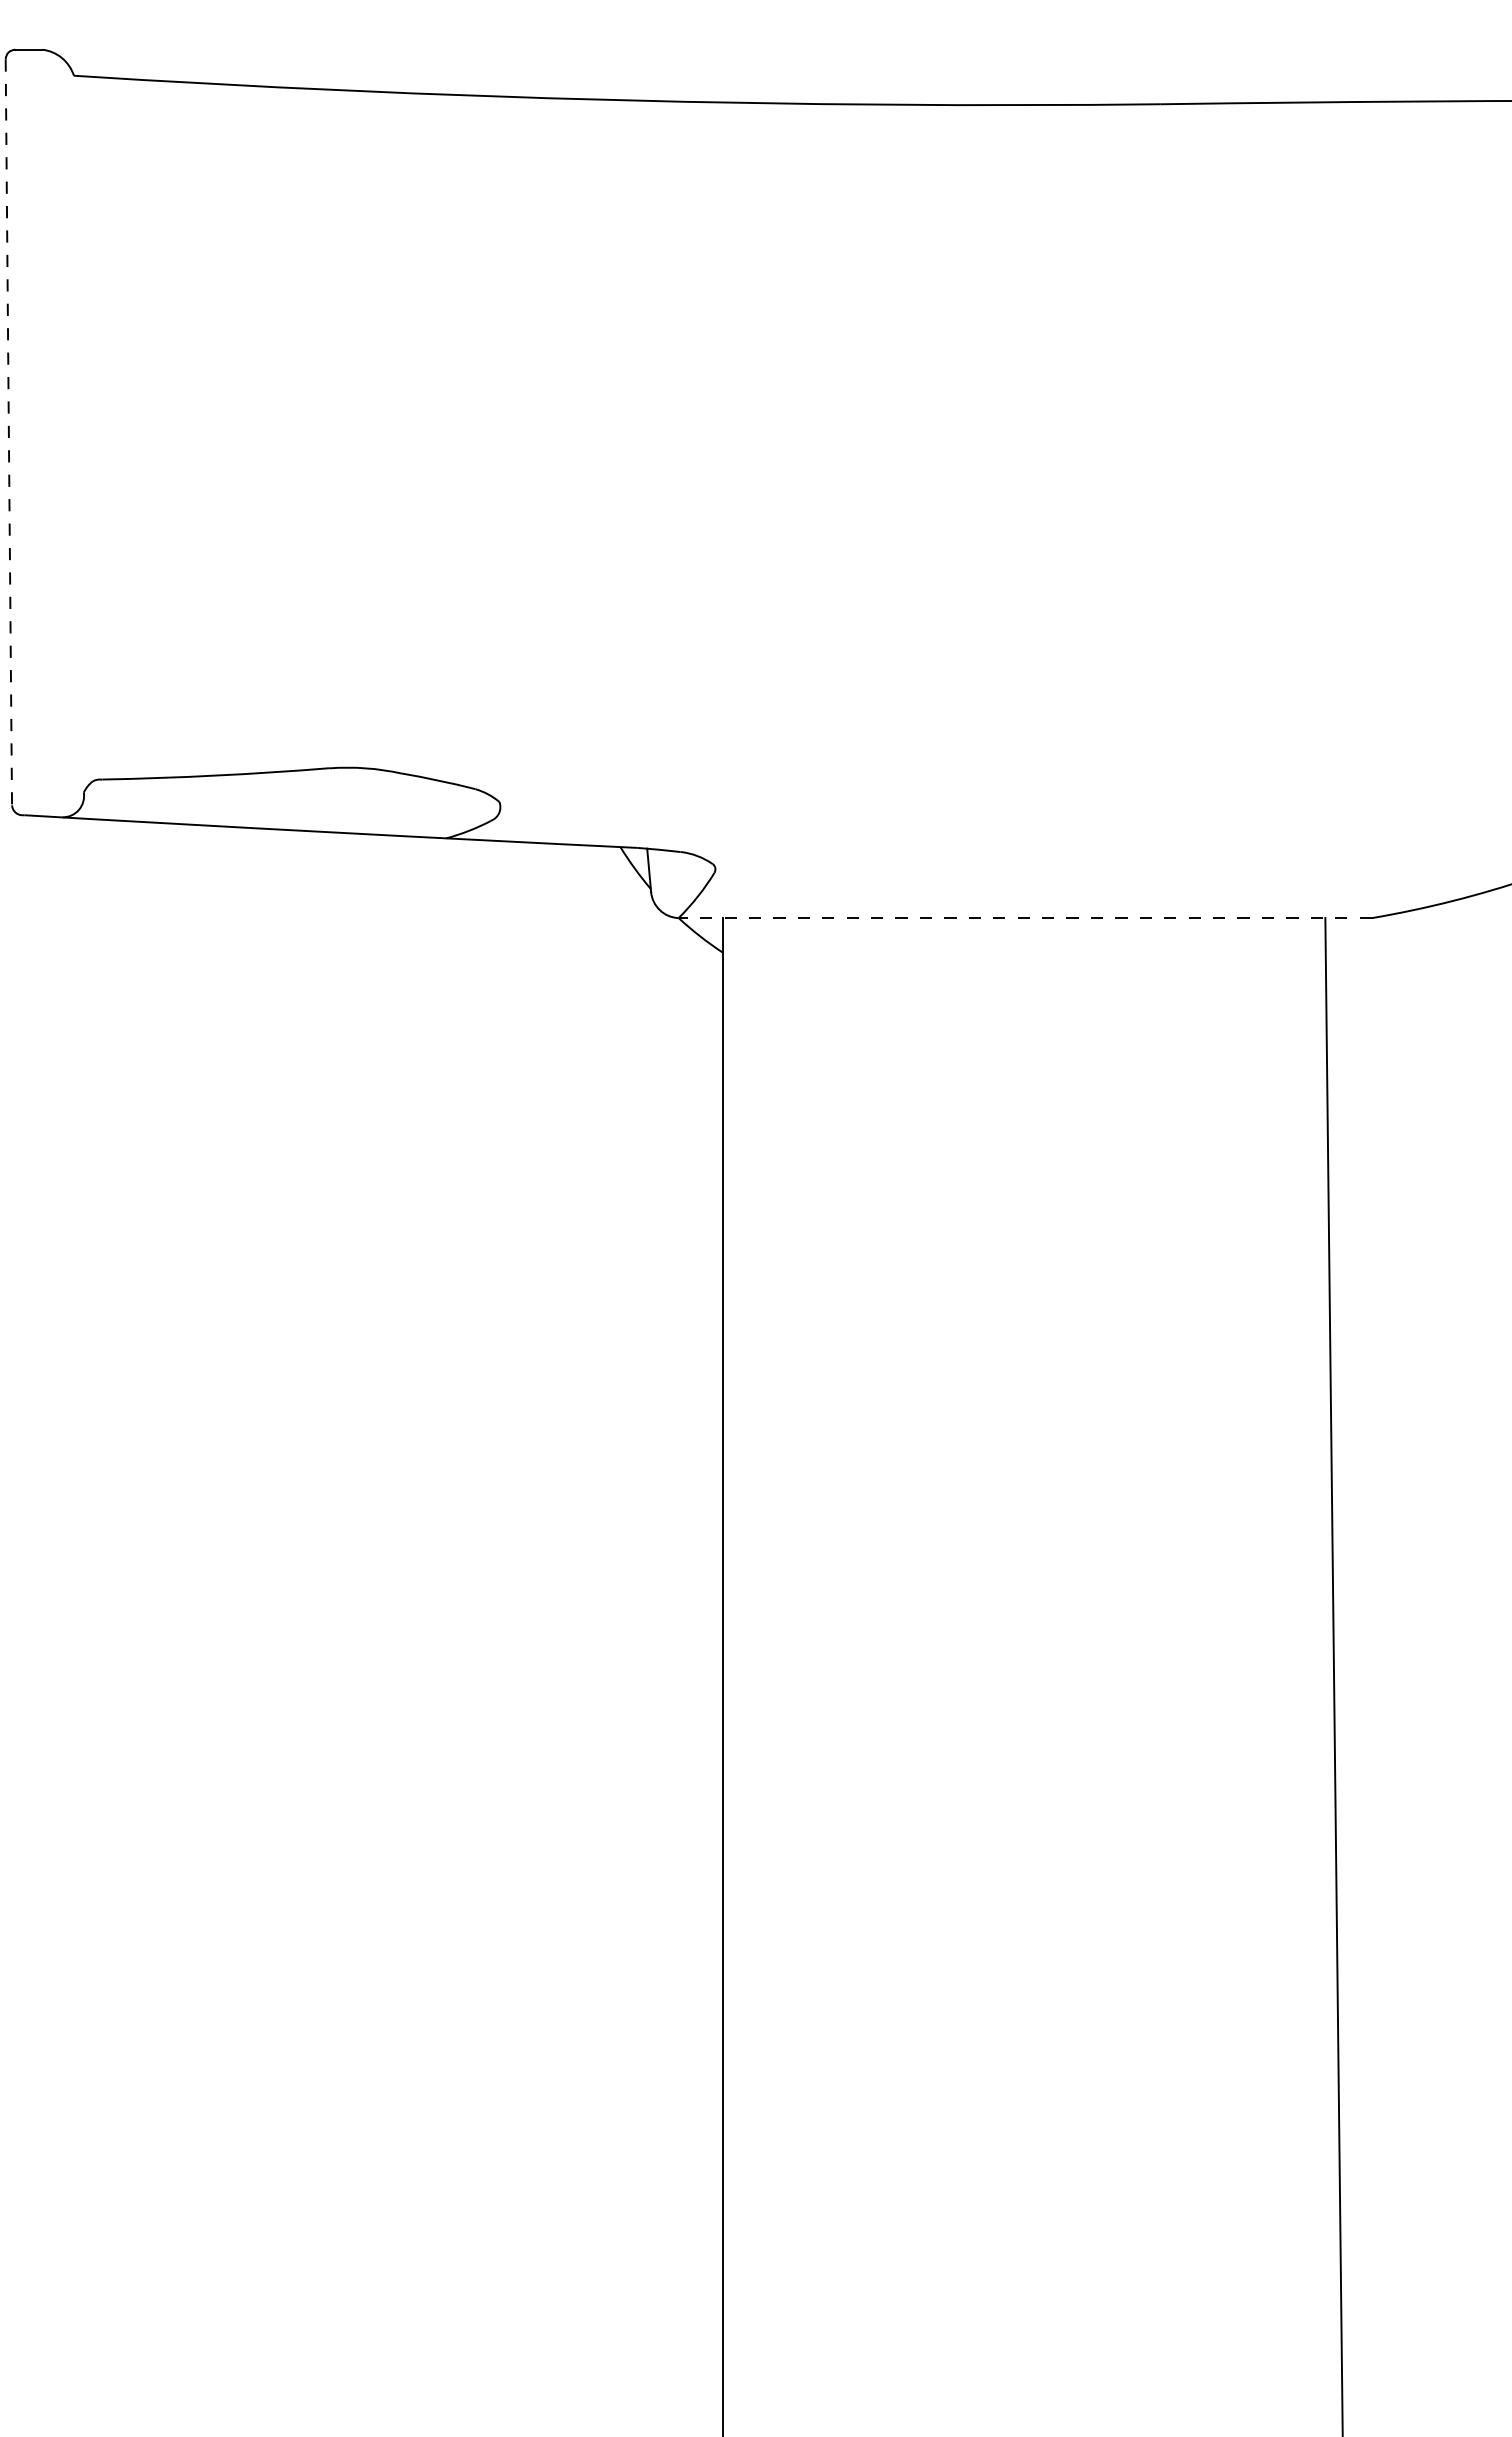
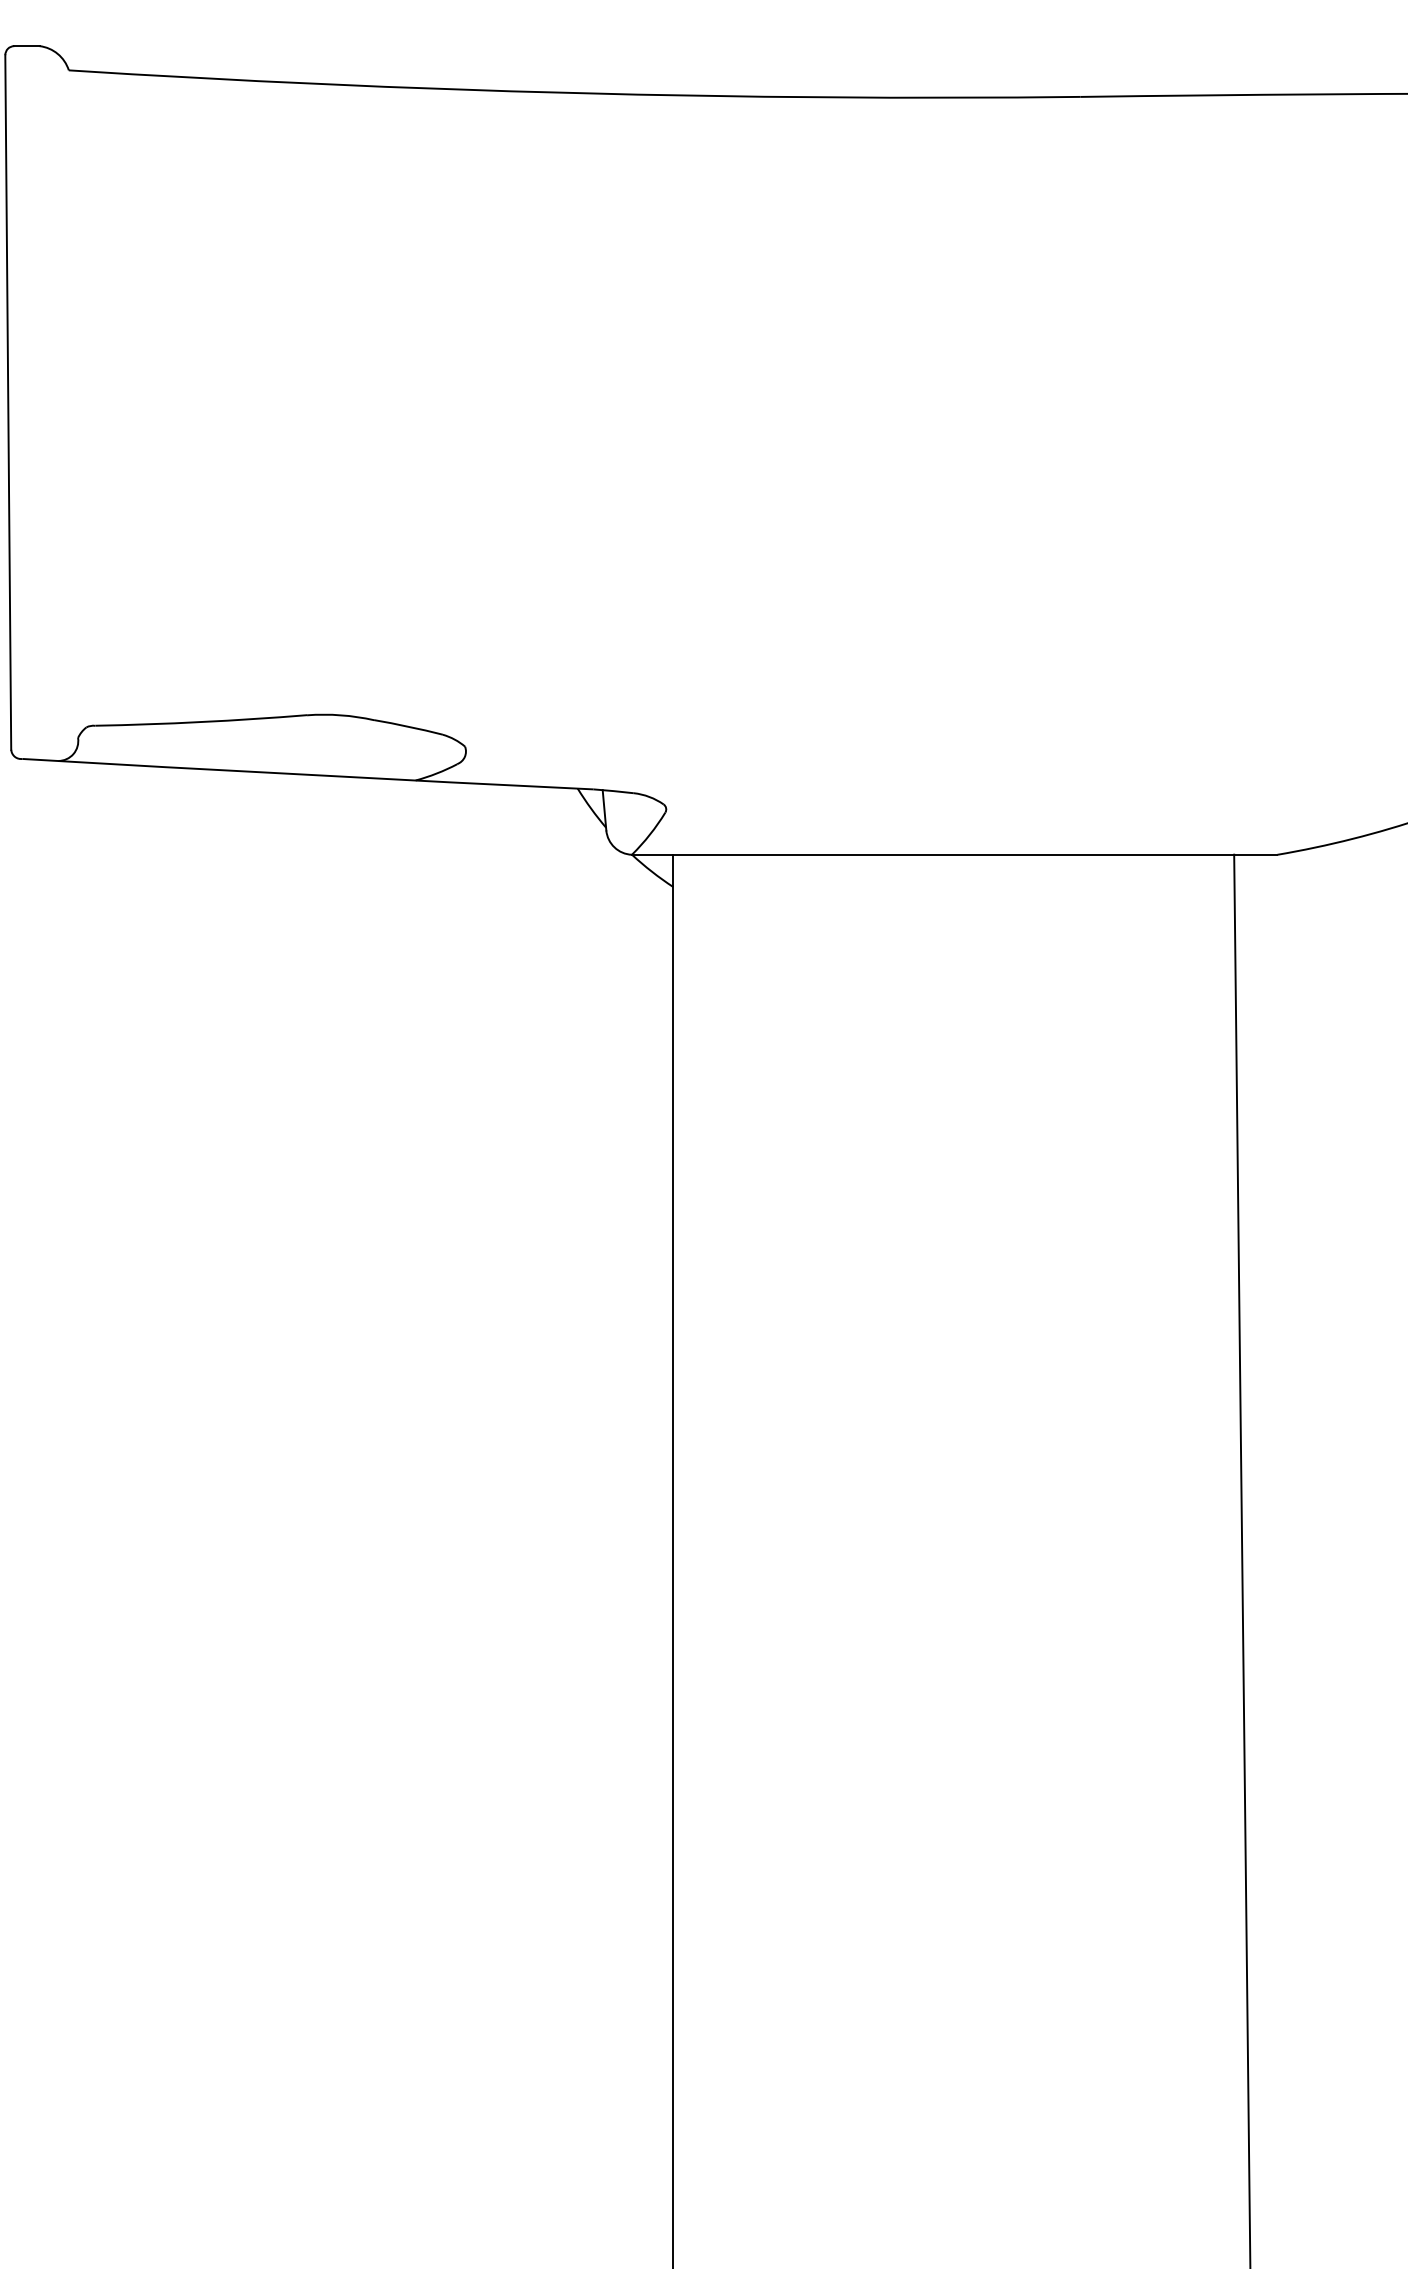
line: (8, 432) -> (7, 402), dashed -> solid
line: (1025, 918) -> (954, 855), dashed -> solid

